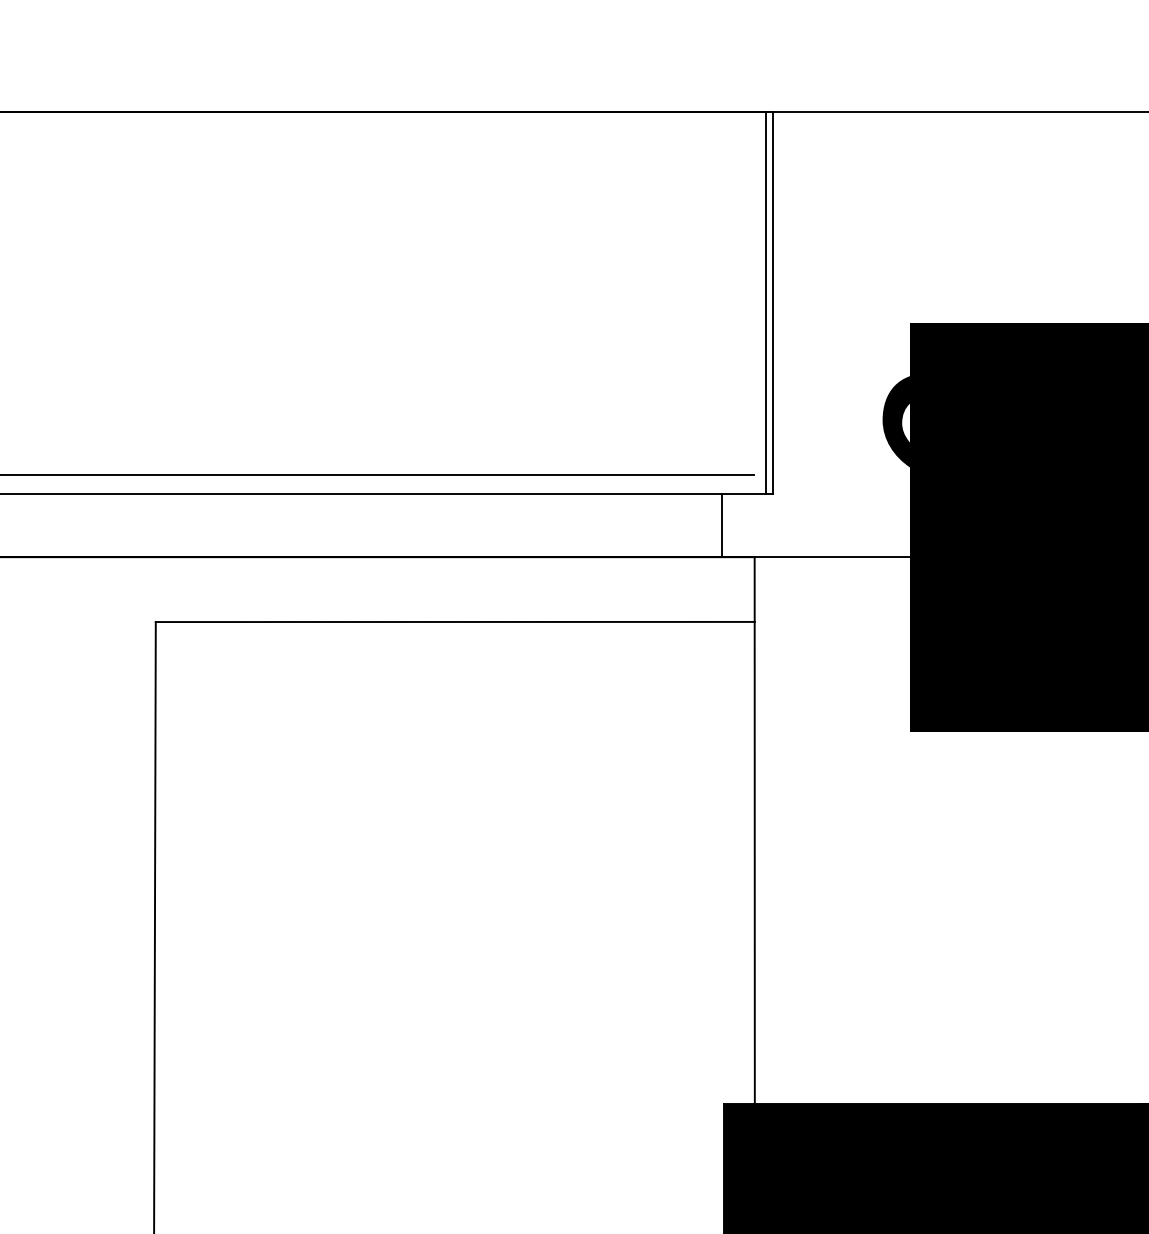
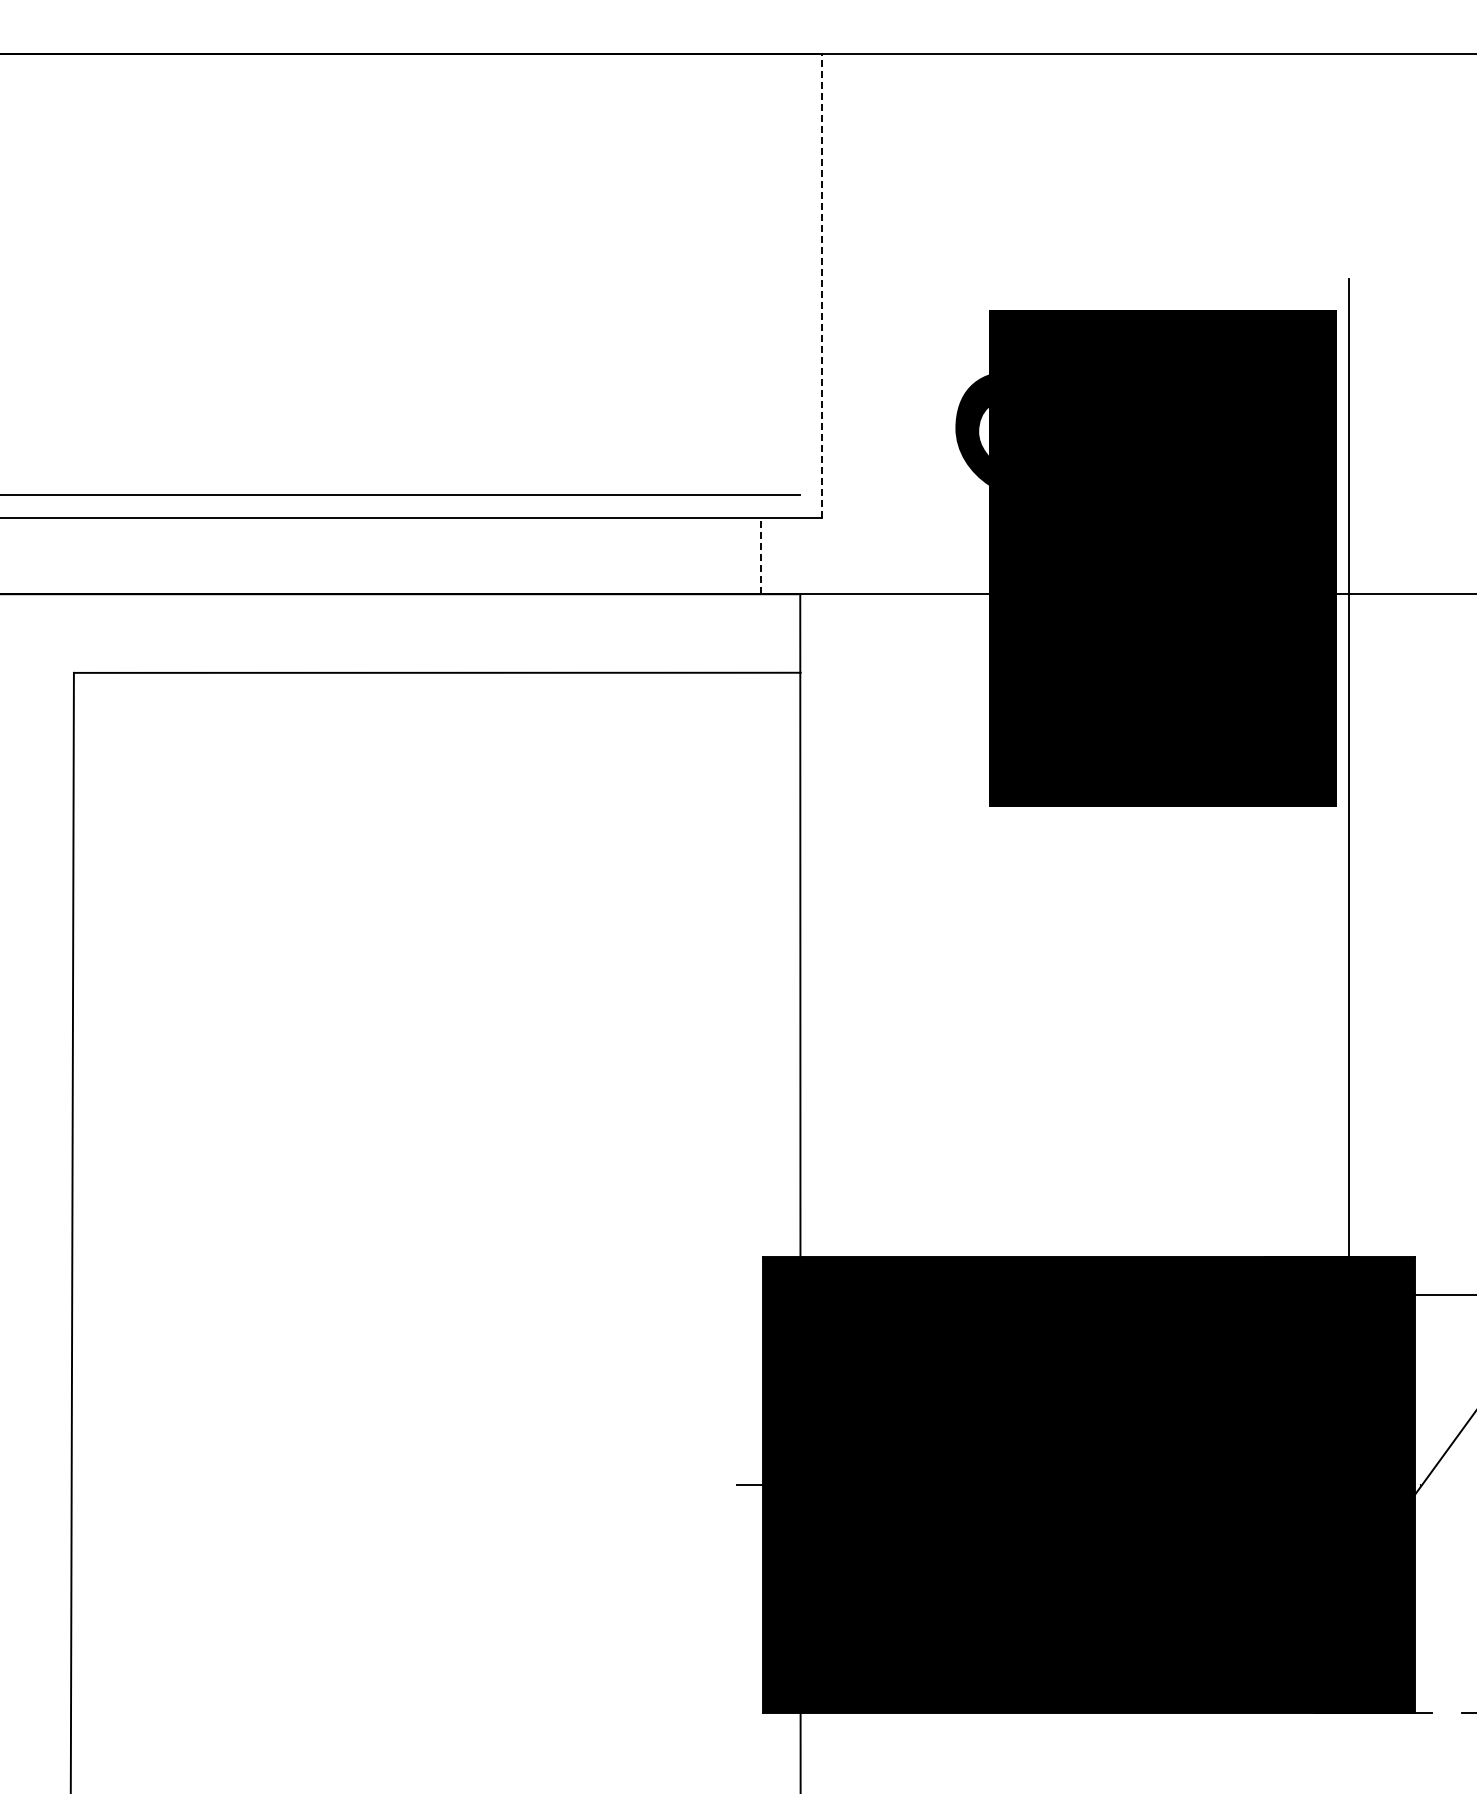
line: (765, 302) -> (813, 285), removed
line: (772, 302) -> (821, 285), solid -> dashed
line: (721, 525) -> (760, 555), solid -> dashed

